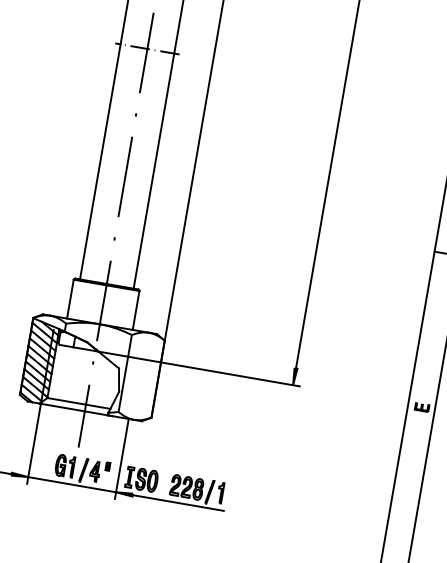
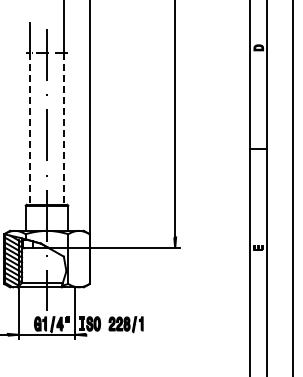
line: (99, 163) -> (29, 129), solid -> dashed
line: (153, 172) -> (64, 129), solid -> dashed
line: (177, 502) -> (115, 334), removed

